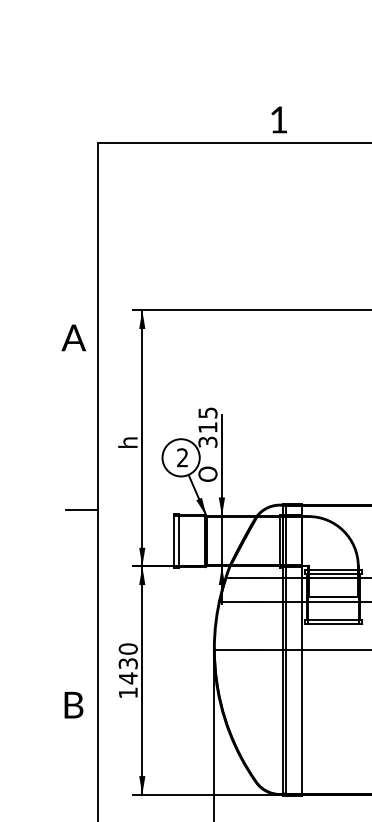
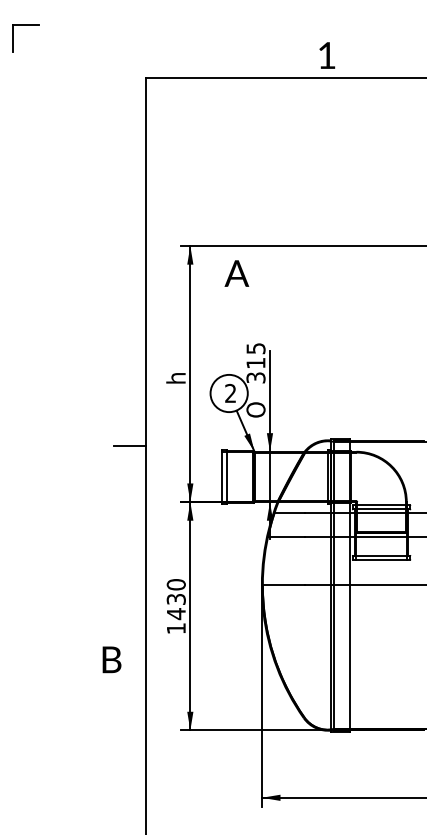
text: (73, 337) -> (236, 273), moved
text: (73, 704) -> (111, 659), moved

